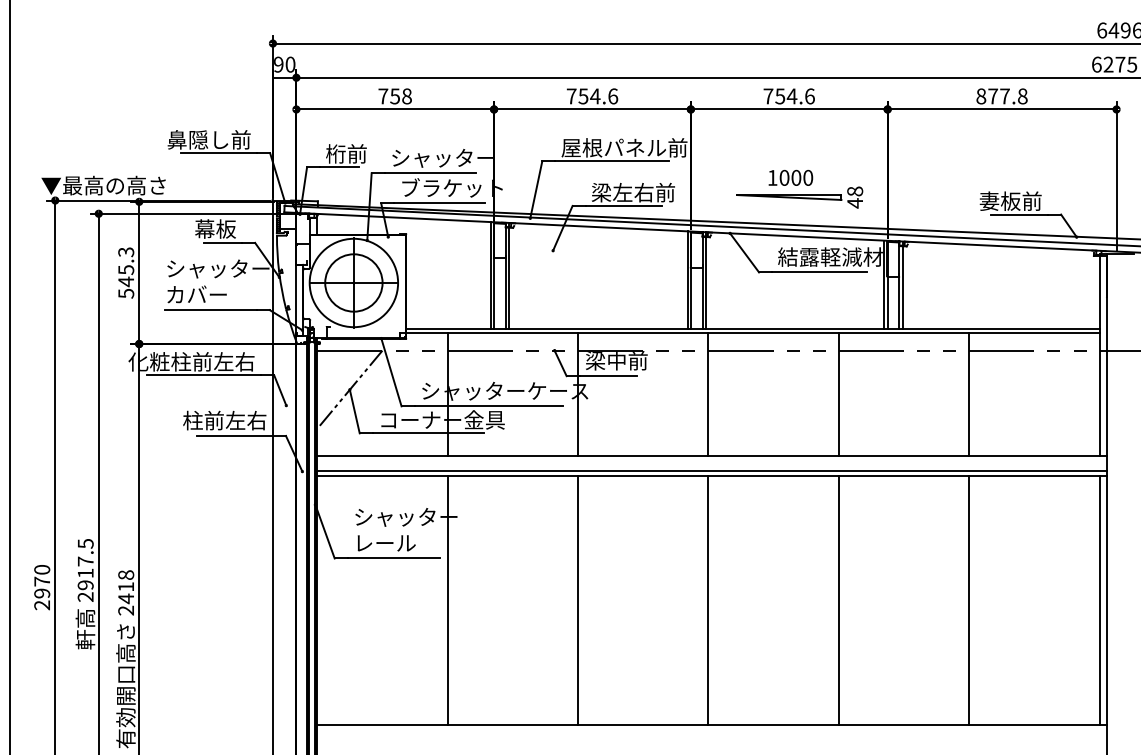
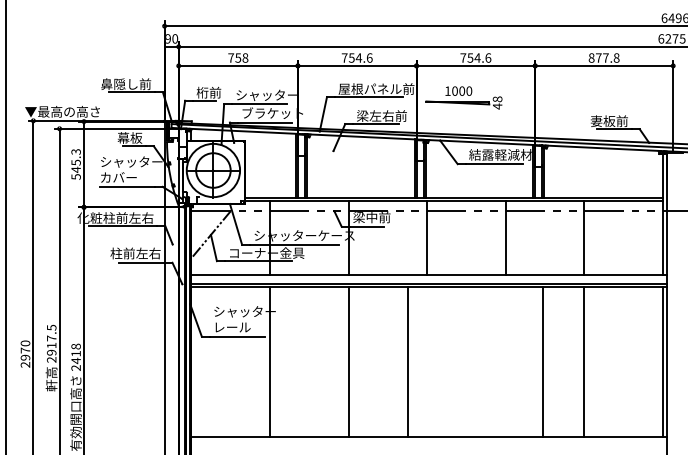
part: (798, 188) -> (463, 97), moved
line: (709, 599) -> (408, 361), moved
line: (838, 599) -> (542, 361), moved

